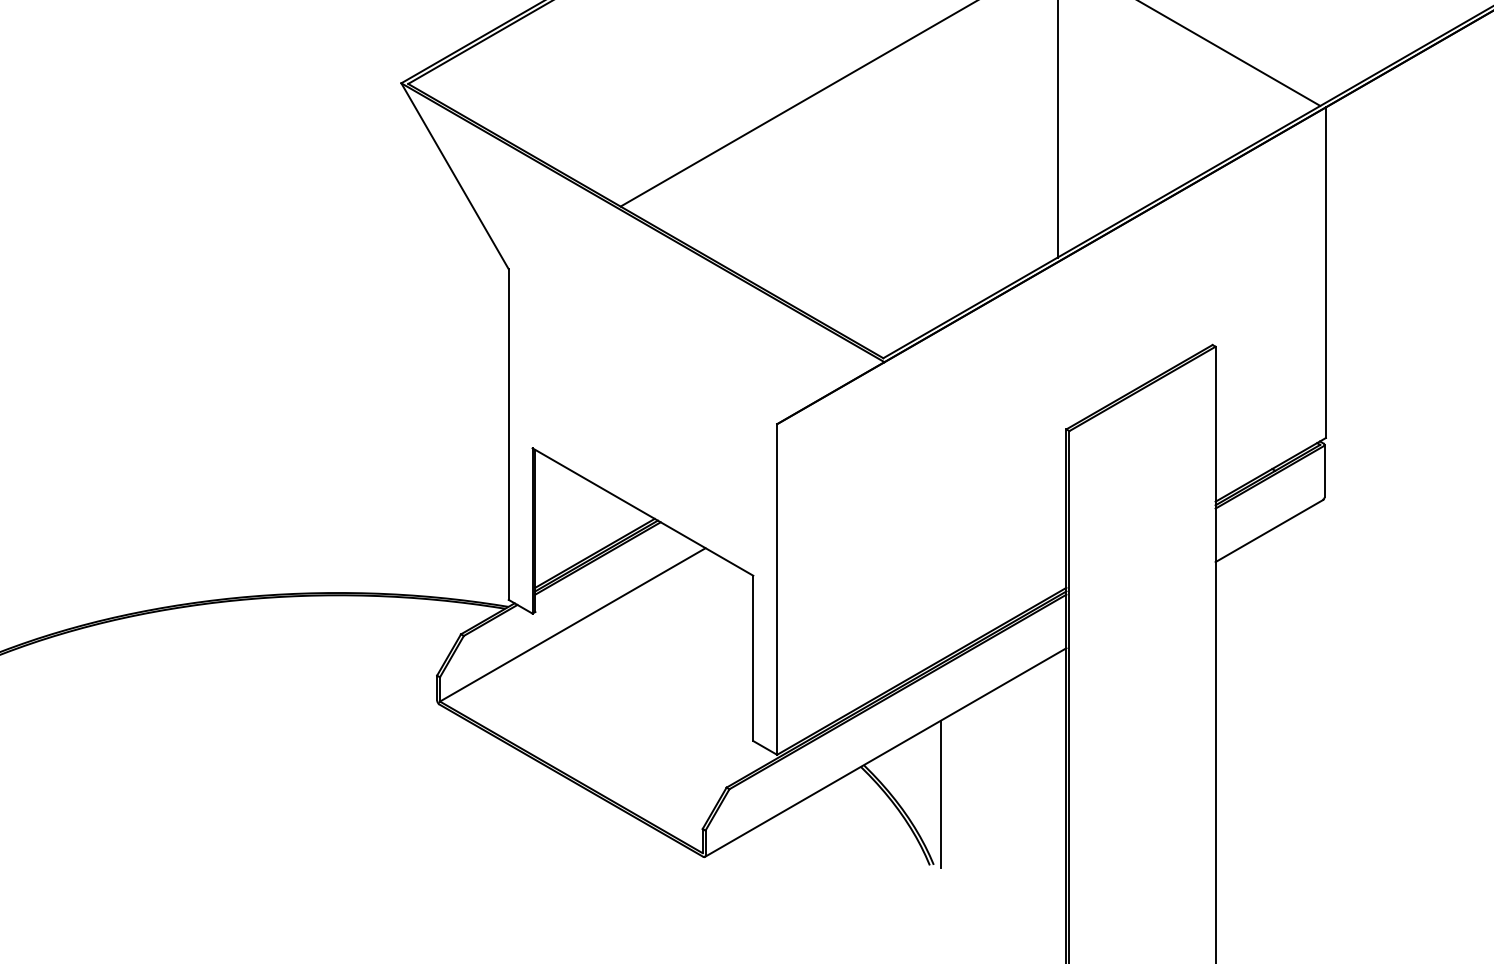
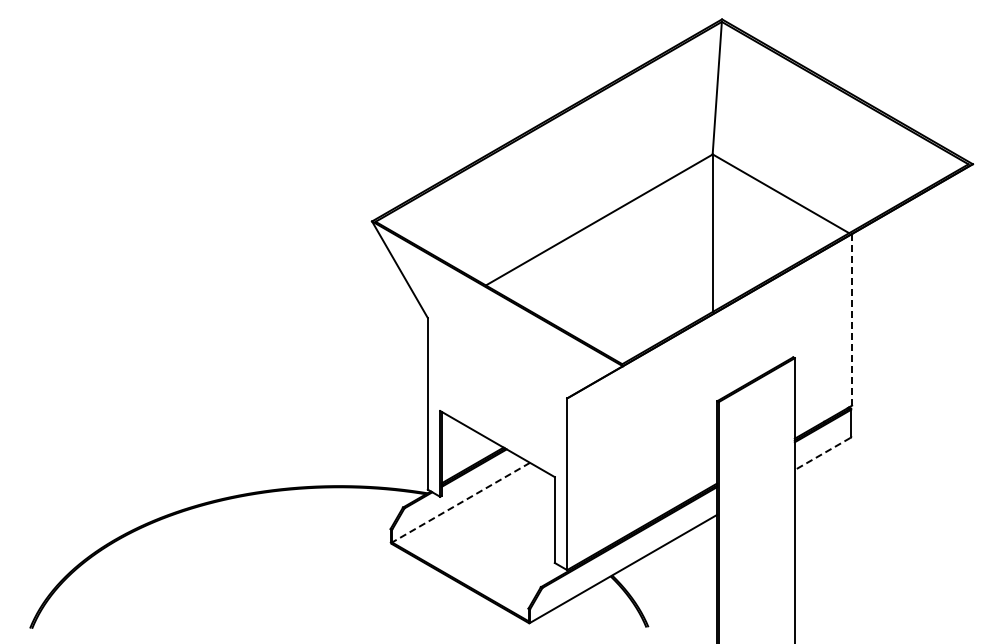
line: (1326, 272) -> (852, 319), solid -> dashed
line: (1268, 532) -> (822, 454), solid -> dashed
line: (573, 624) -> (461, 502), solid -> dashed
line: (941, 794) -> (652, 590), removed

